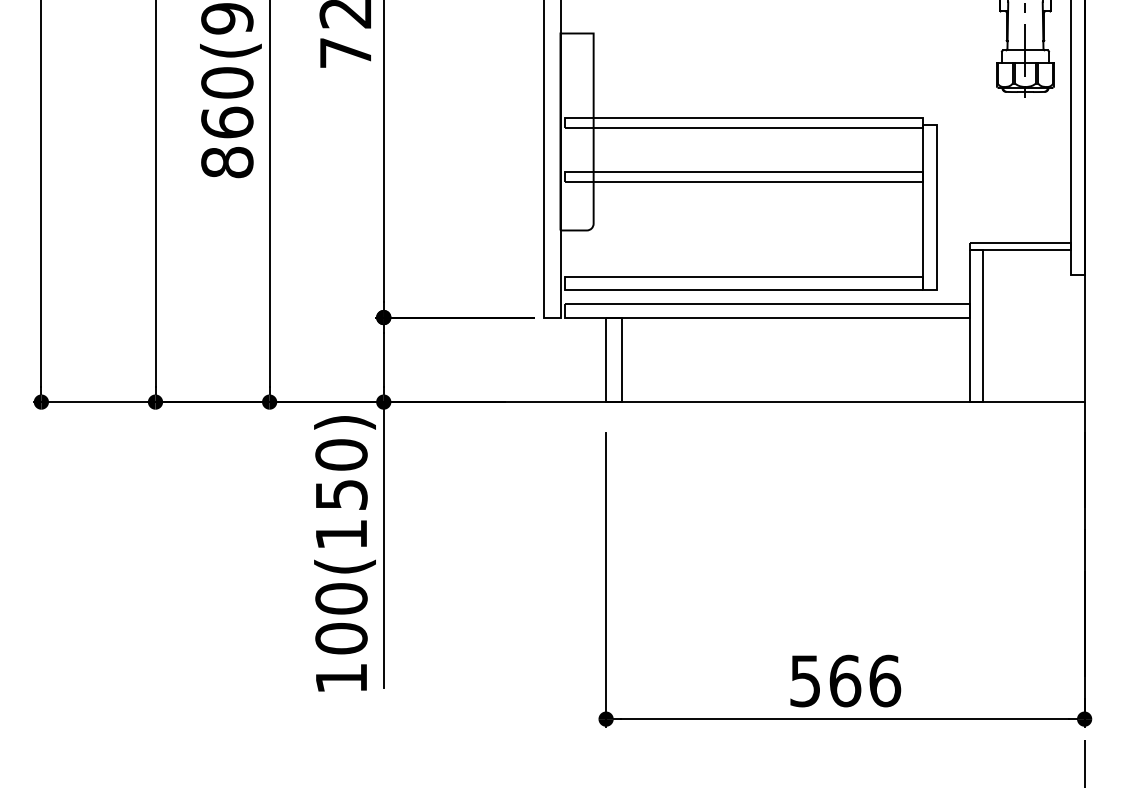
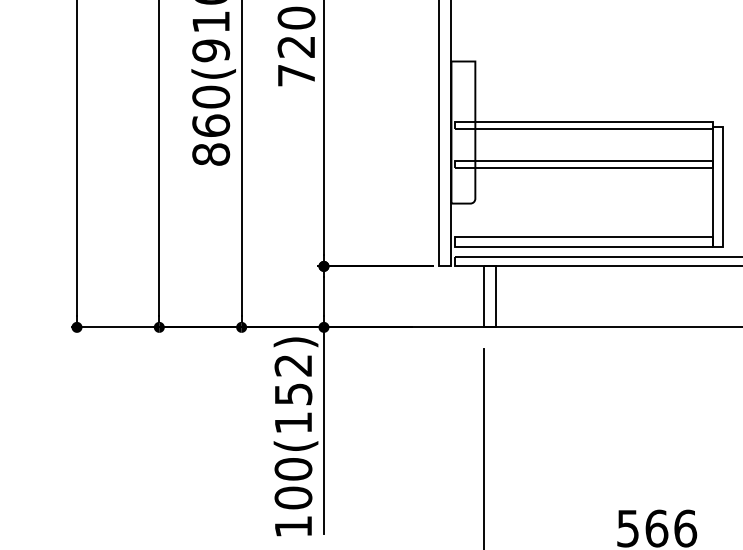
text: (341, 454) -> (293, 365), 100(150) -> 100(152)

